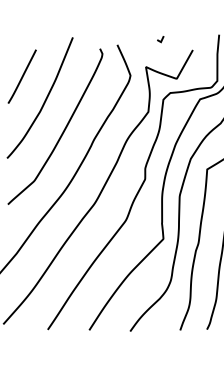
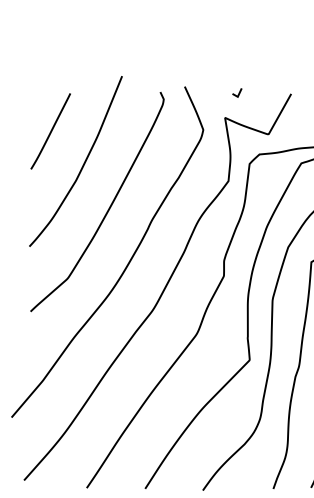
line: (161, 39) -> (238, 93), moved

